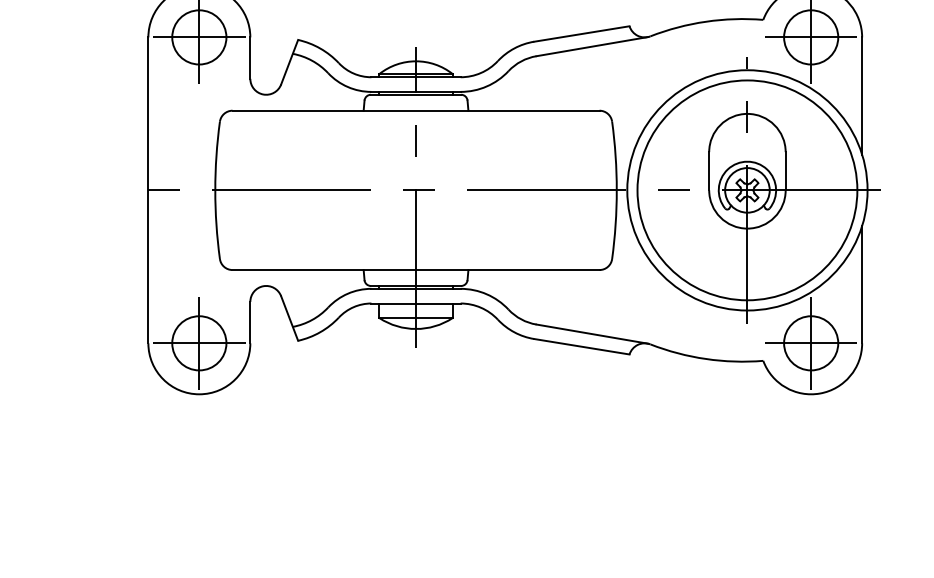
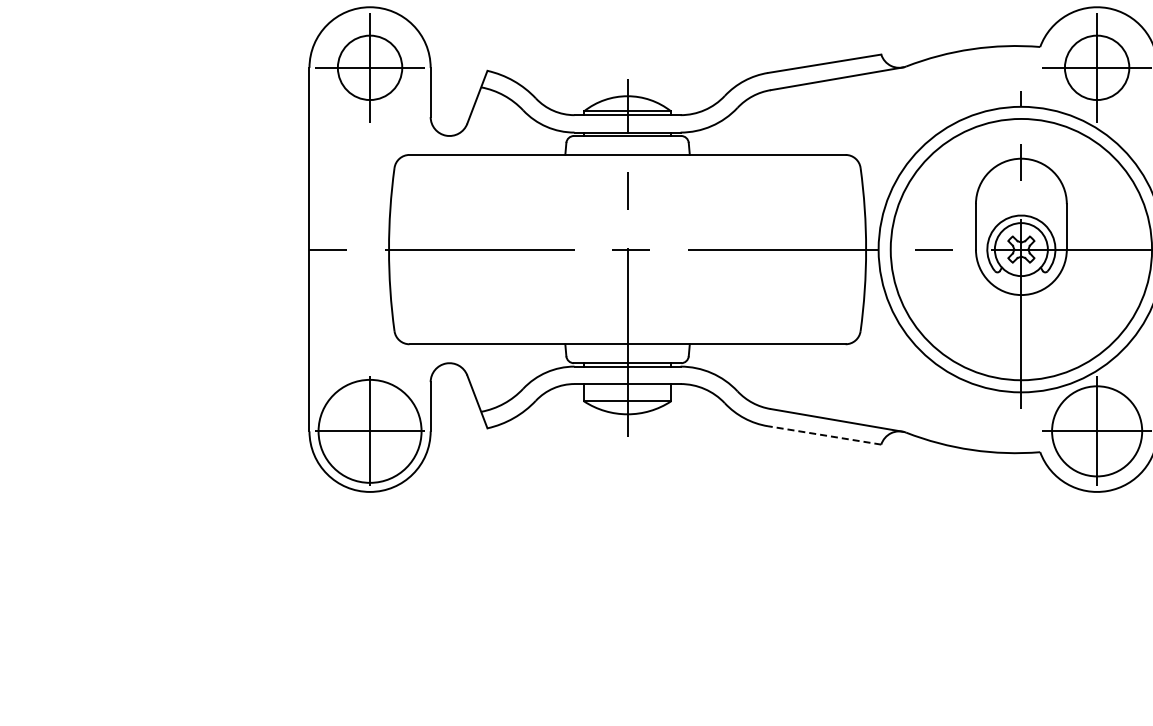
circle: (198, 343) -> (369, 431), size x1.6
circle: (810, 343) -> (1096, 431), size x1.4
line: (581, 346) -> (824, 435), solid -> dashed

